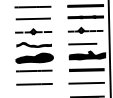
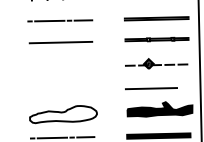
part: (33, 31) -> (61, 65), removed
fill: (34, 44) -> (63, 89), removed
fill: (34, 58) -> (63, 114), removed

